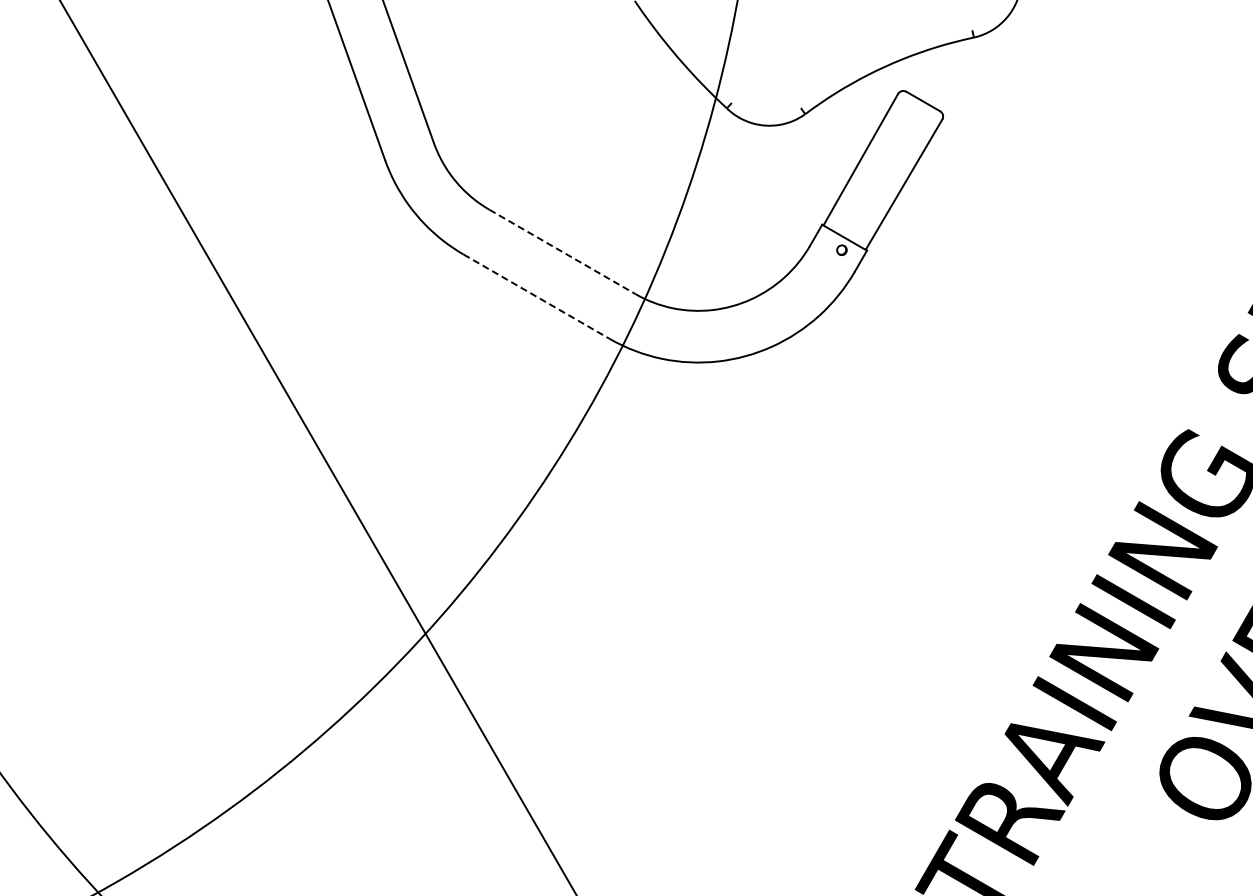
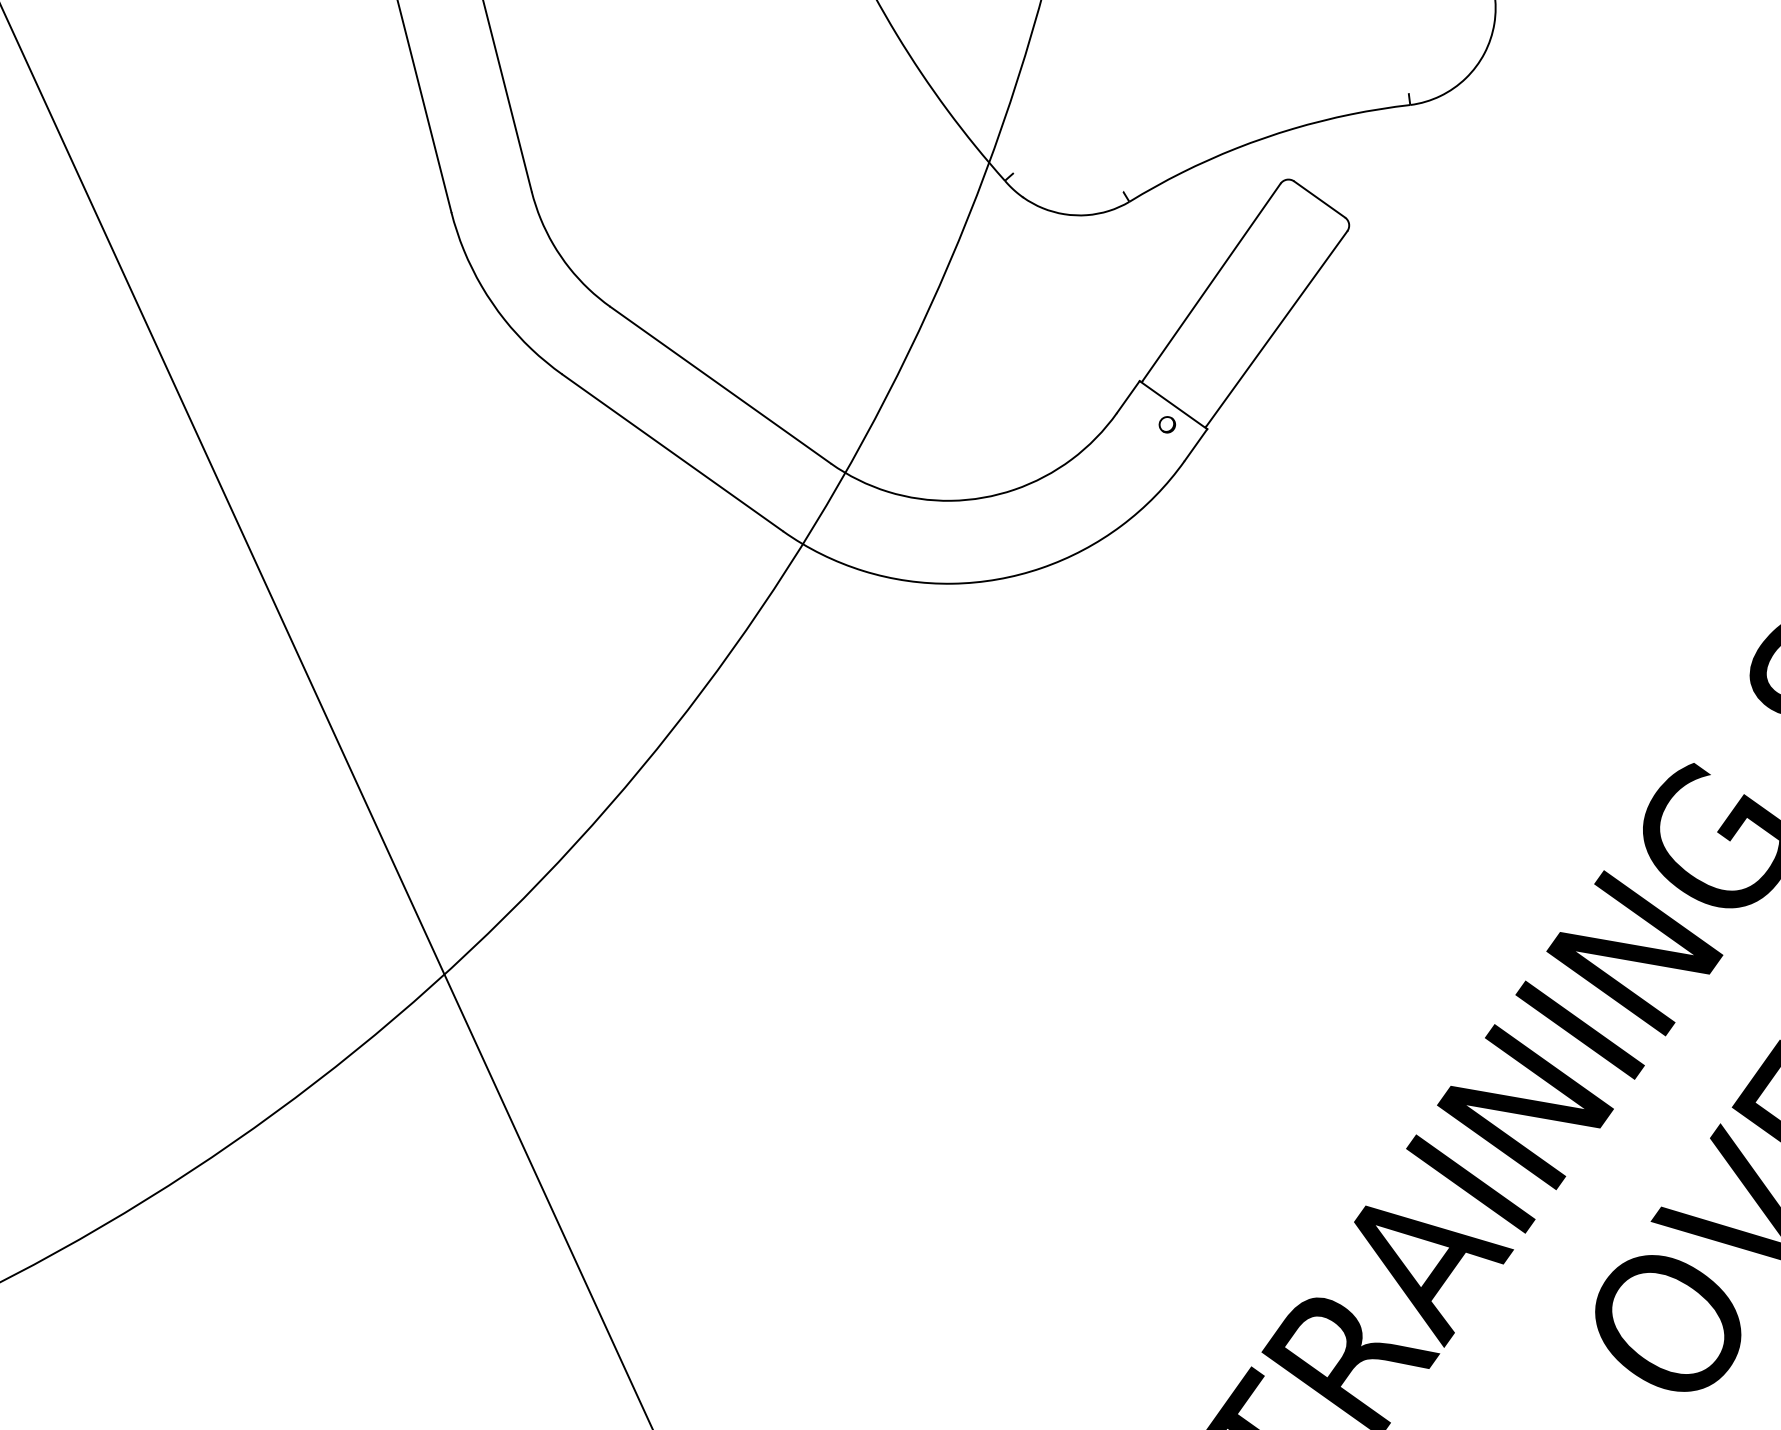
line: (562, 252) -> (720, 386), dashed -> solid
line: (537, 296) -> (674, 452), dashed -> solid

